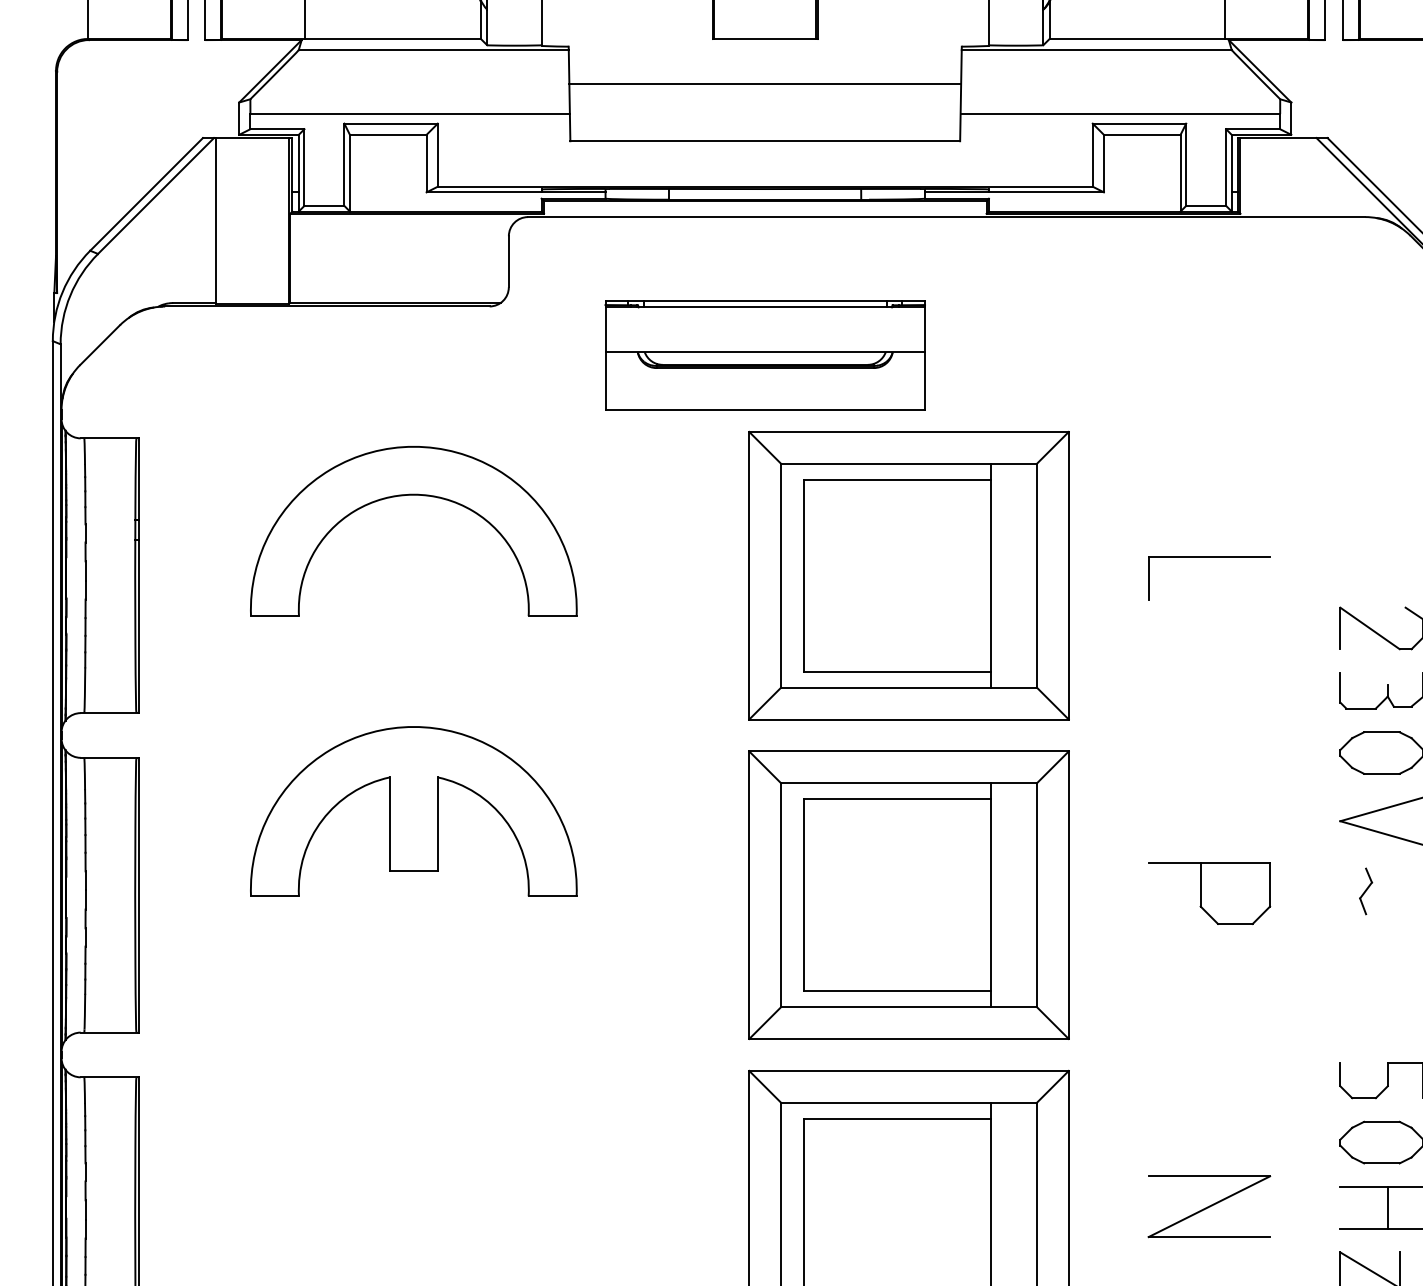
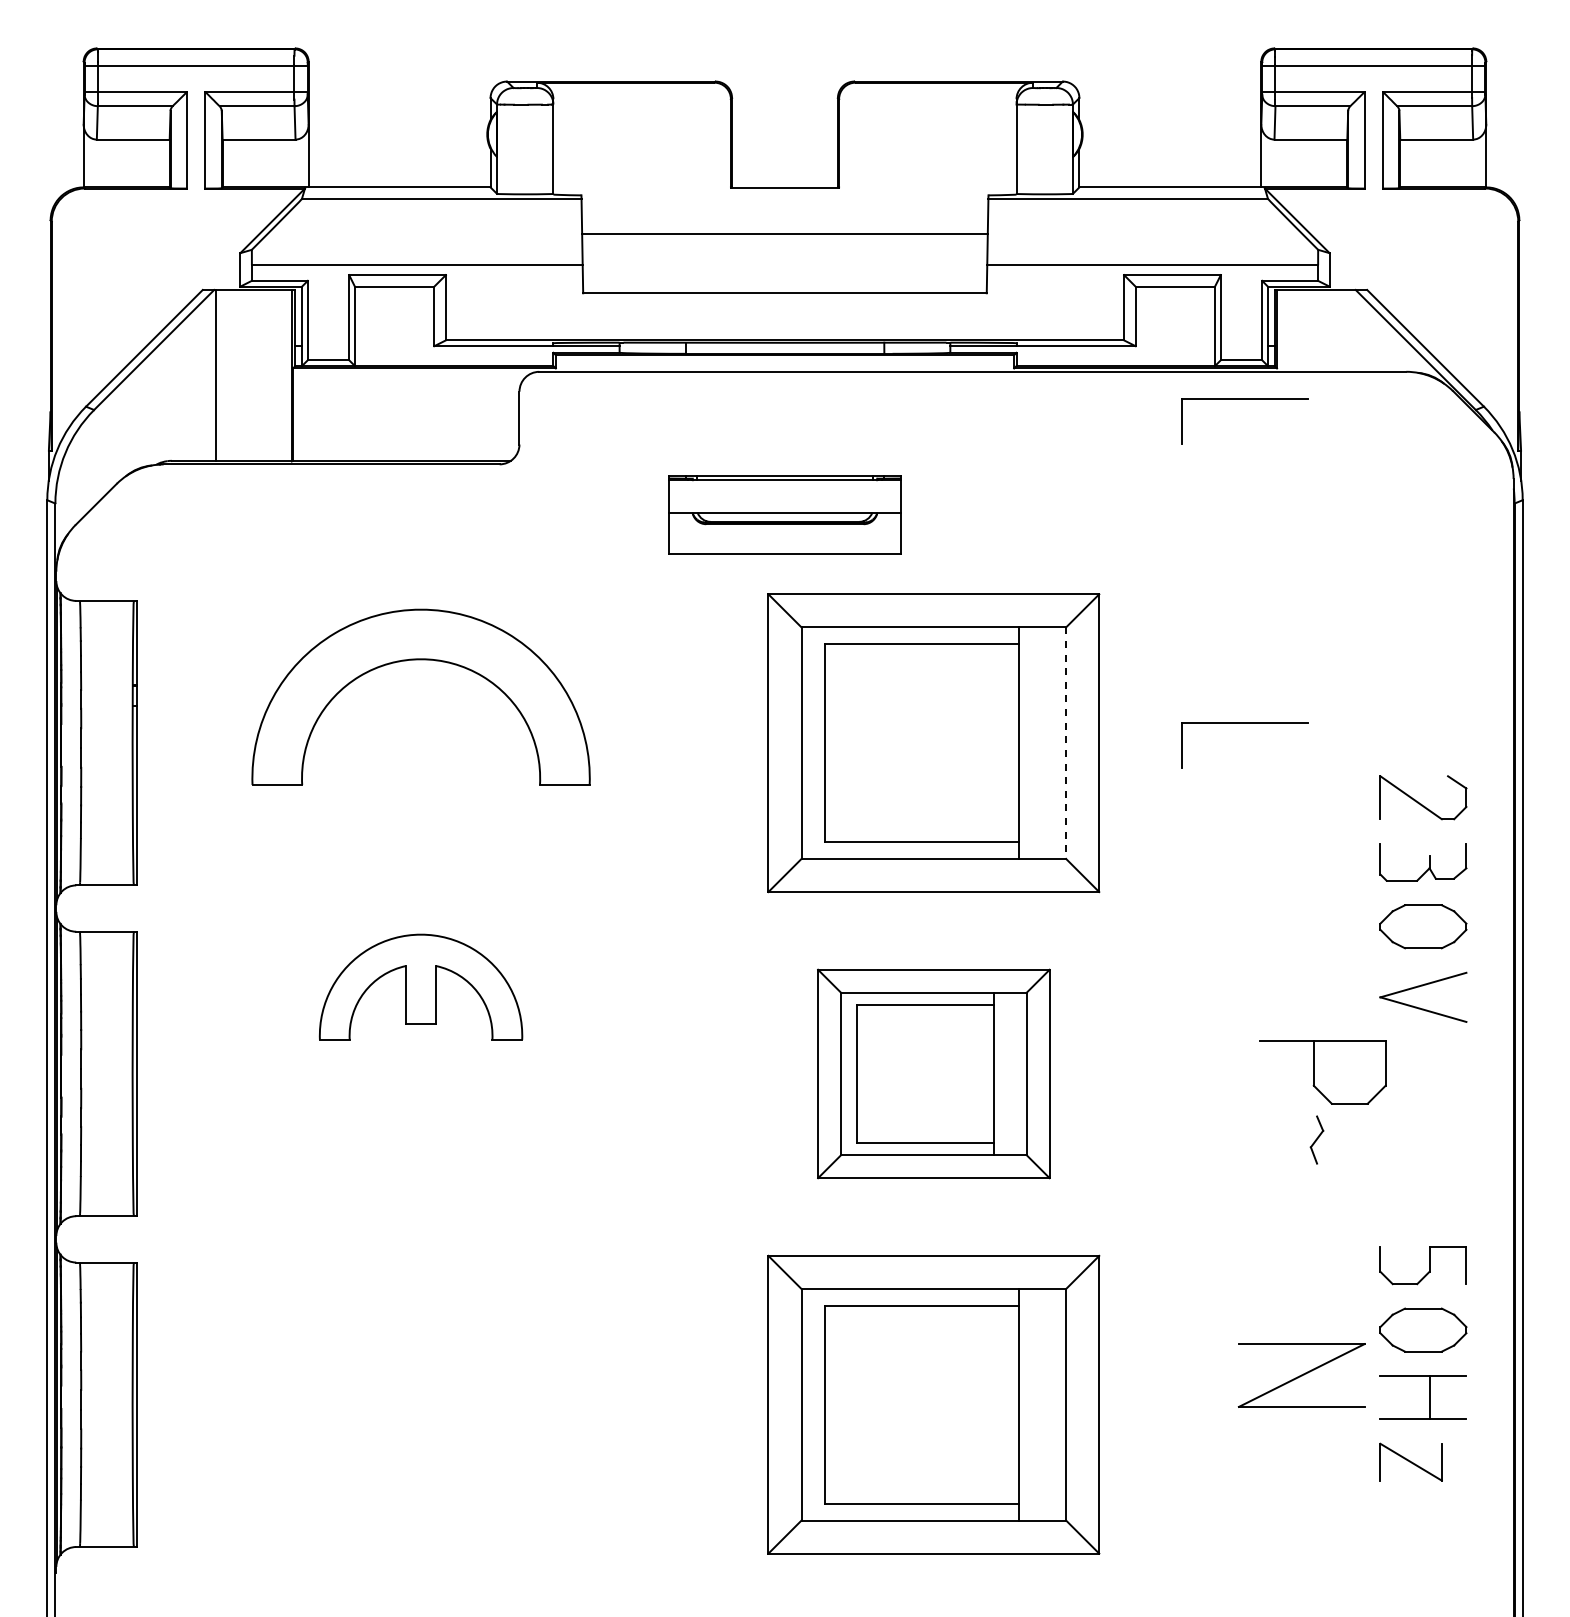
part: (1209, 243) -> (1244, 399), added
part: (764, 354) -> (784, 514), size x0.7
line: (1037, 576) -> (1066, 743), solid -> dashed
part: (413, 810) -> (420, 986), size x0.6
part: (1365, 890) -> (1316, 1139), moved
part: (1209, 893) -> (1322, 1072), moved
part: (908, 894) -> (933, 1073), size x0.7
part: (1209, 1206) -> (1301, 1375), moved

